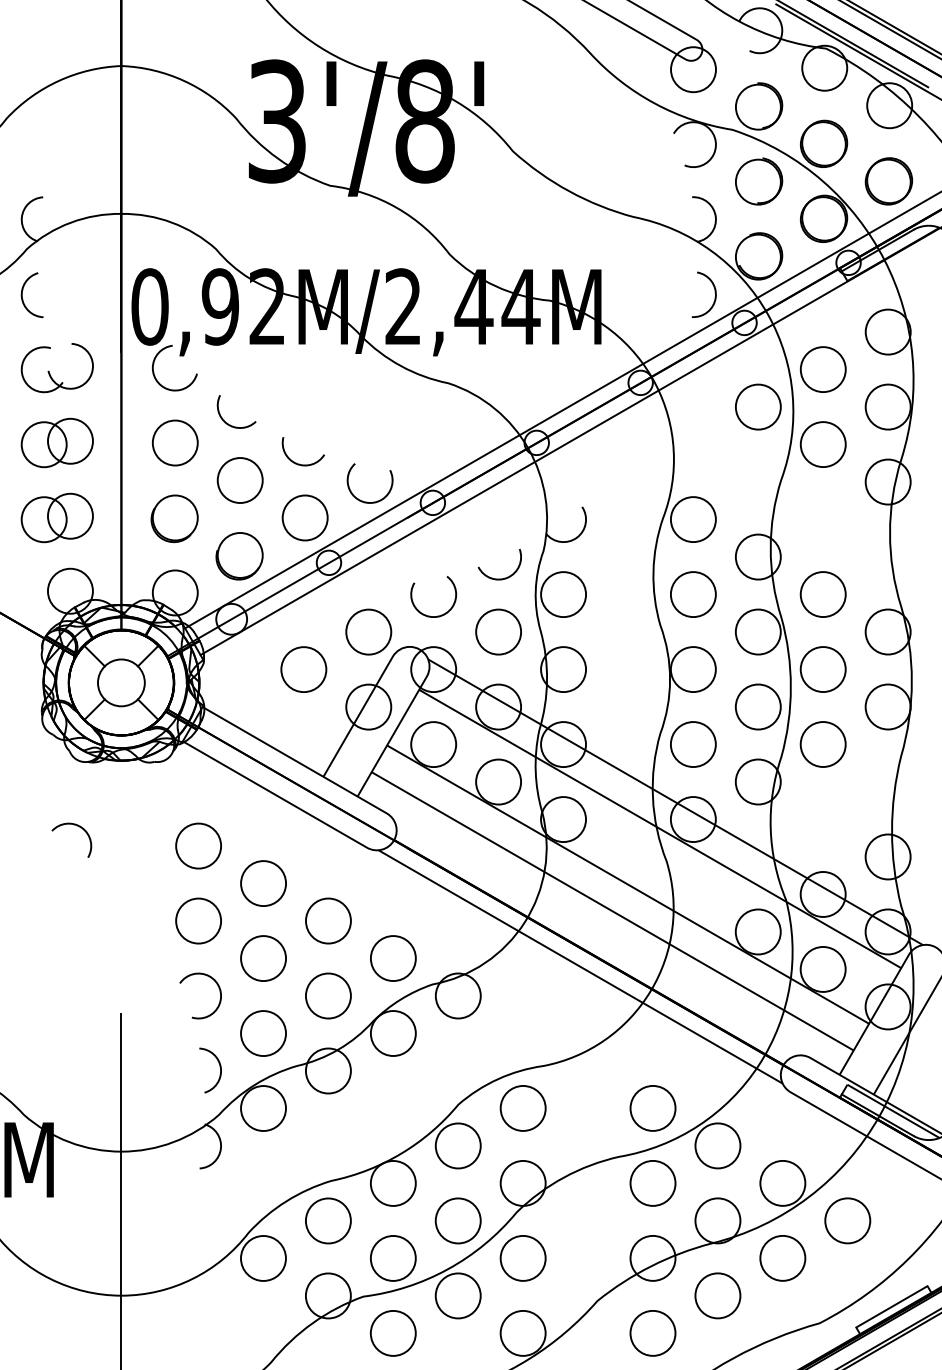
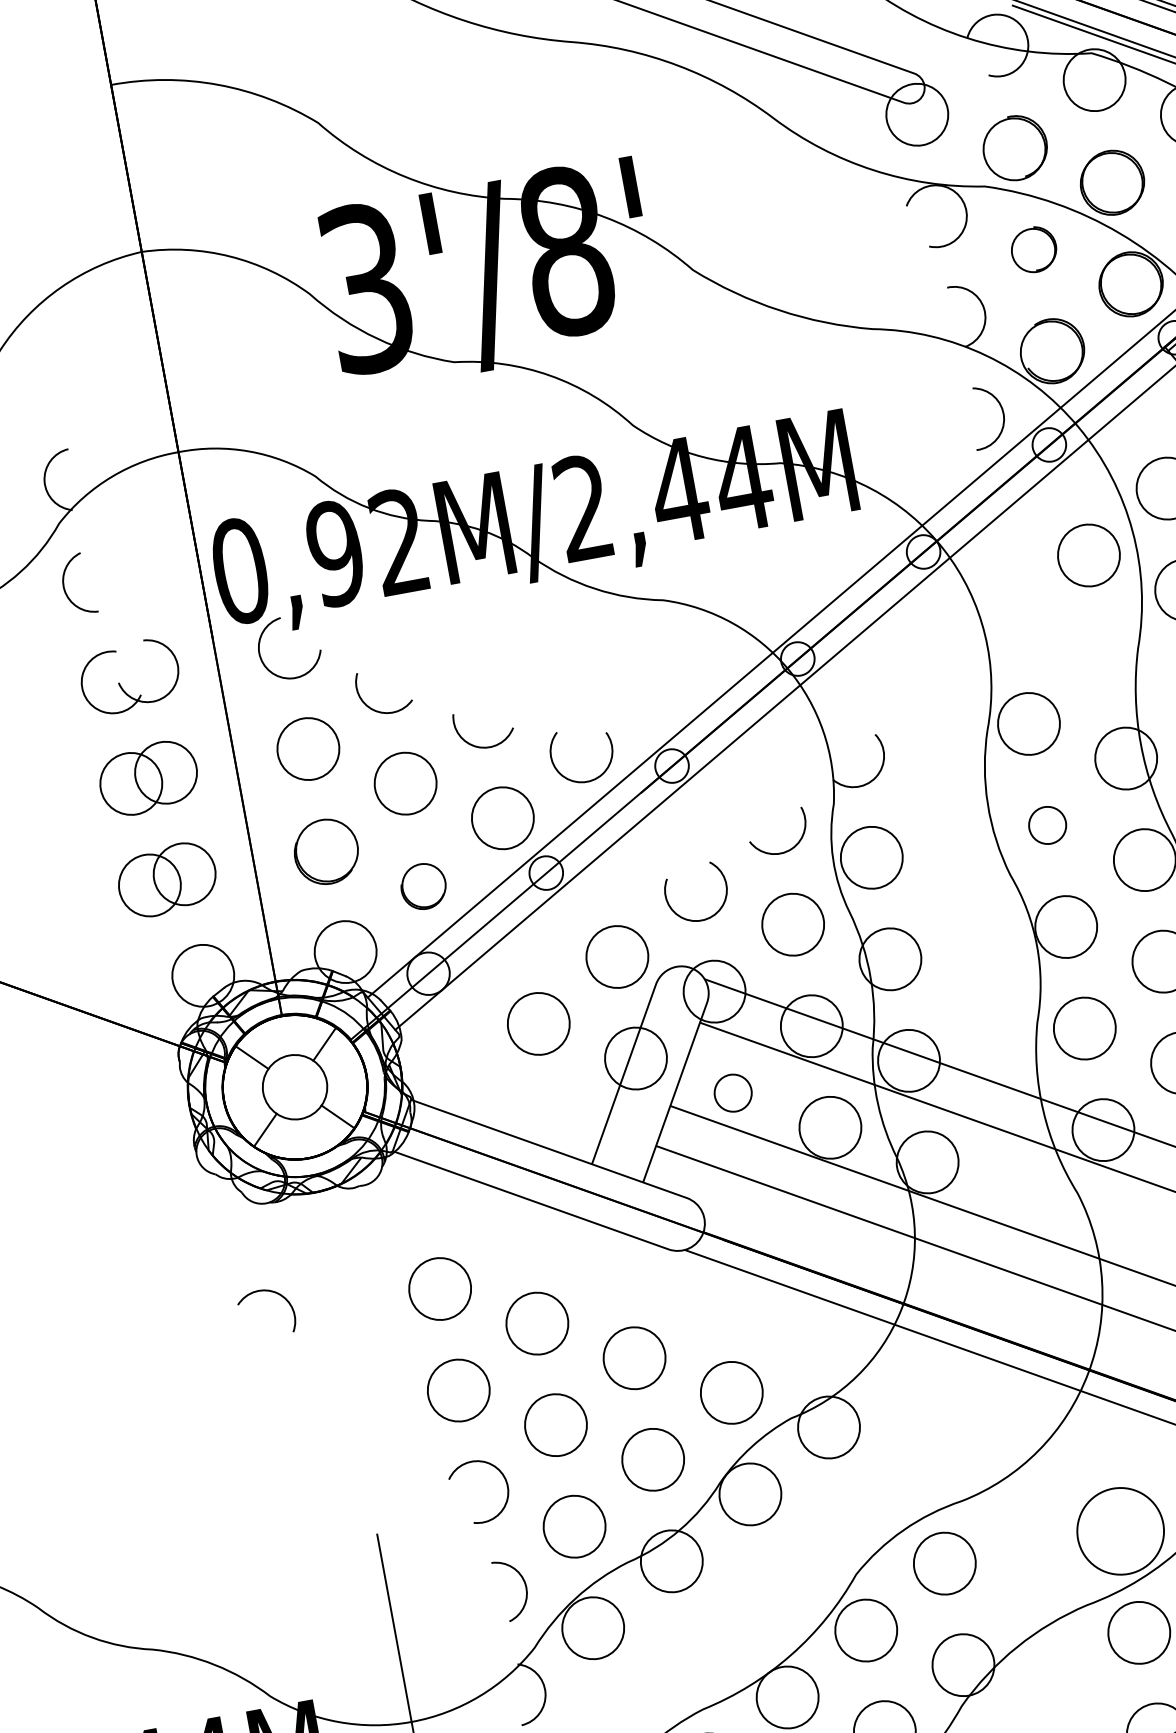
part: (759, 181) -> (1034, 249), size x0.7
part: (239, 556) -> (423, 886), size x0.7
circle: (693, 594) -> (1047, 825), size x0.6
circle: (433, 744) -> (732, 1093), size x0.6
circle: (652, 1107) -> (1119, 1530), size x1.4

